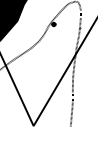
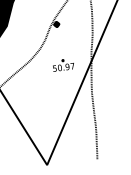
part: (54, 54) -> (62, 64), added

